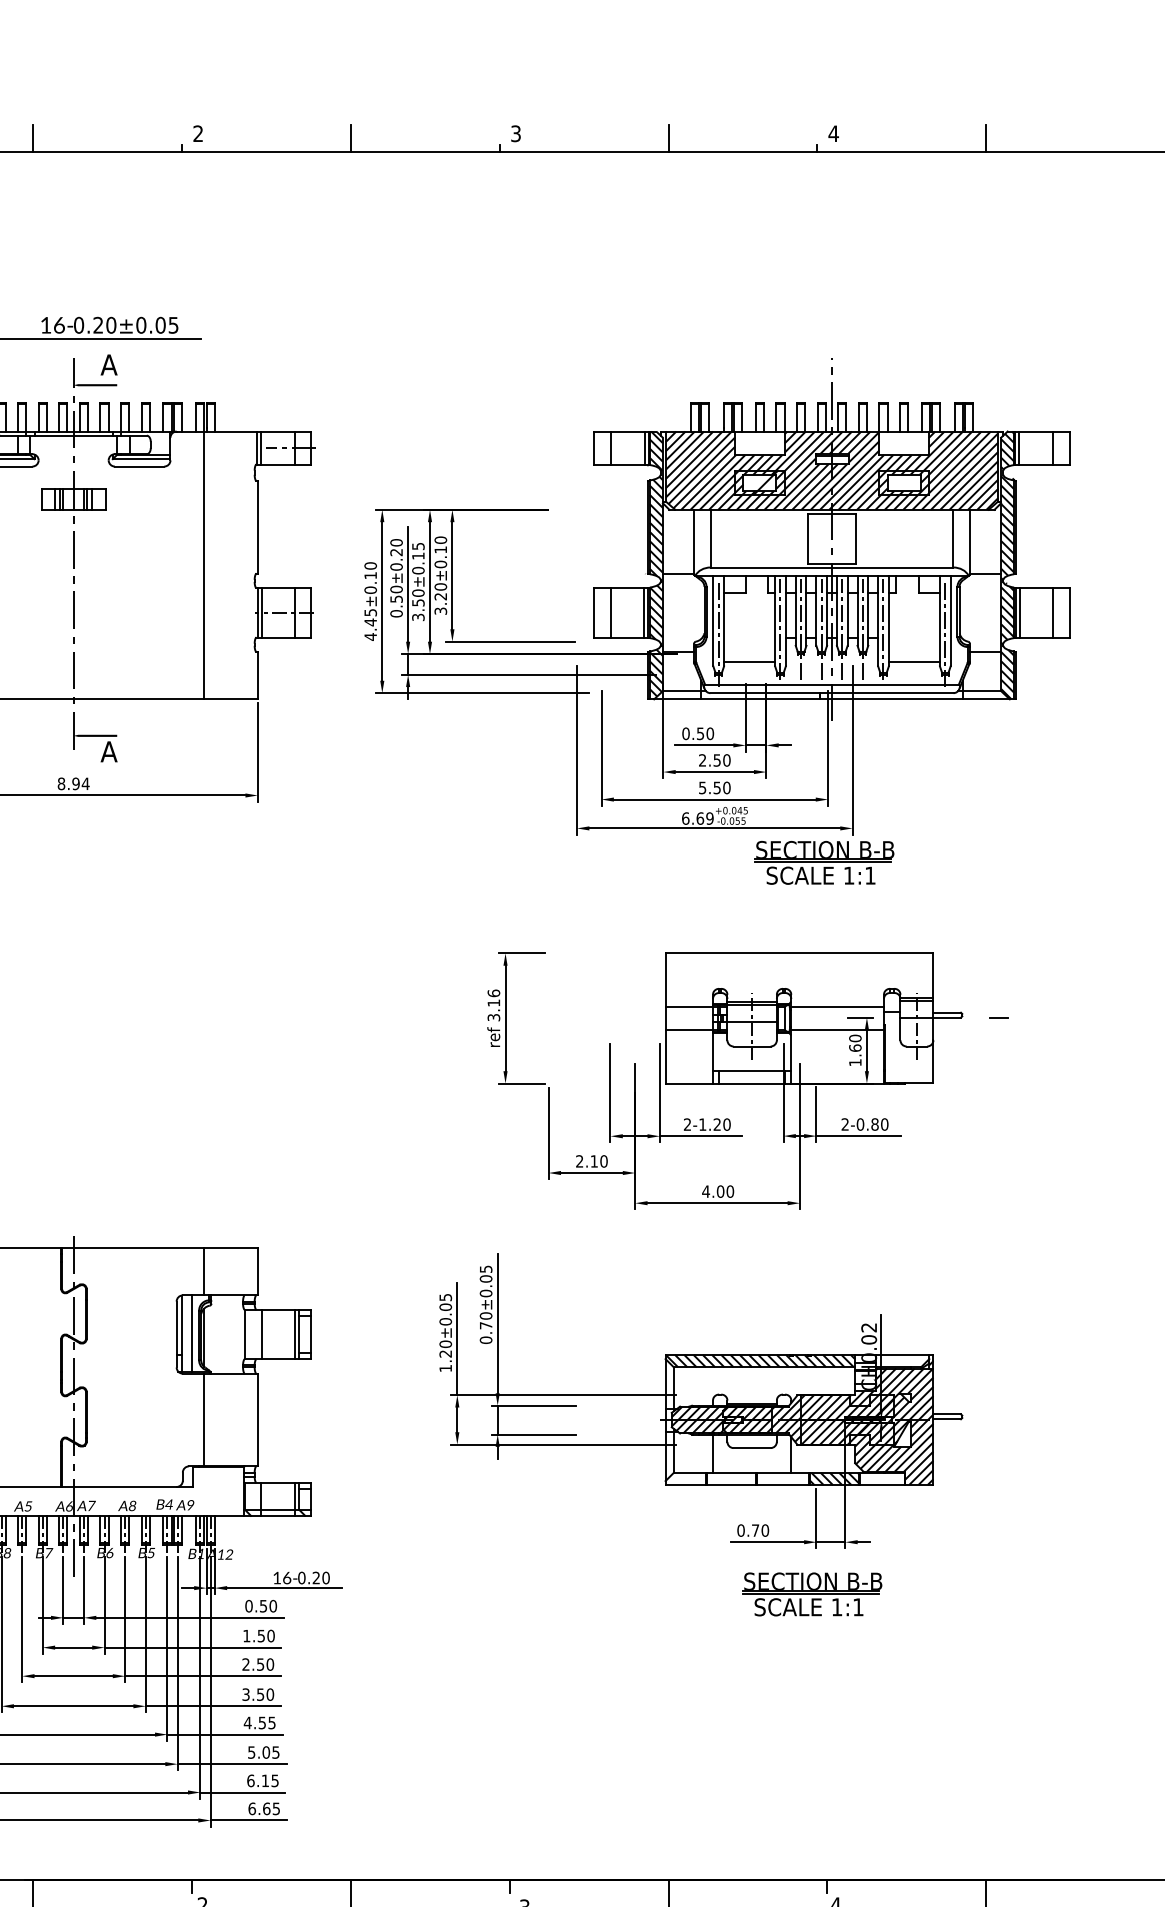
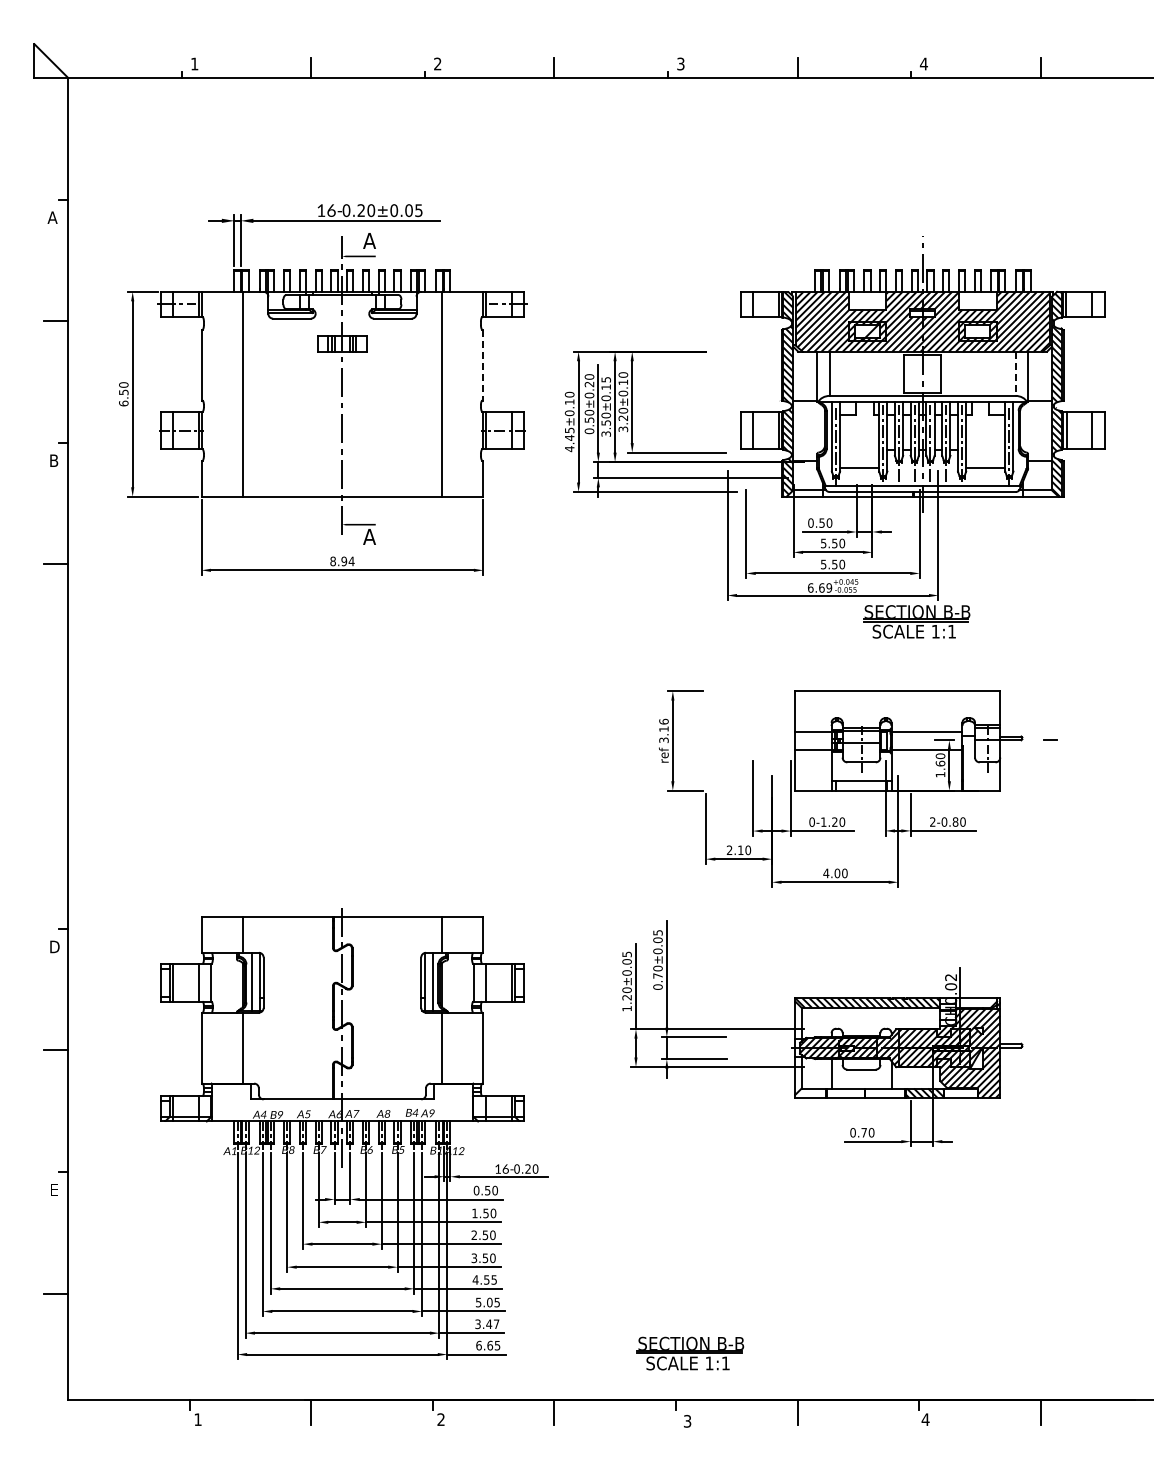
line: (258, 527) -> (483, 365), solid -> dashed
line: (953, 539) -> (1015, 374), solid -> dashed
text: (702, 760) -> (823, 543), 2.50 -> 5.50
text: (686, 1123) -> (811, 821), 2-1.20 -> 0-1.20
part: (812, 1594) -> (690, 1353), moved
text: (263, 1781) -> (487, 1324), 6.15 -> 3.47

